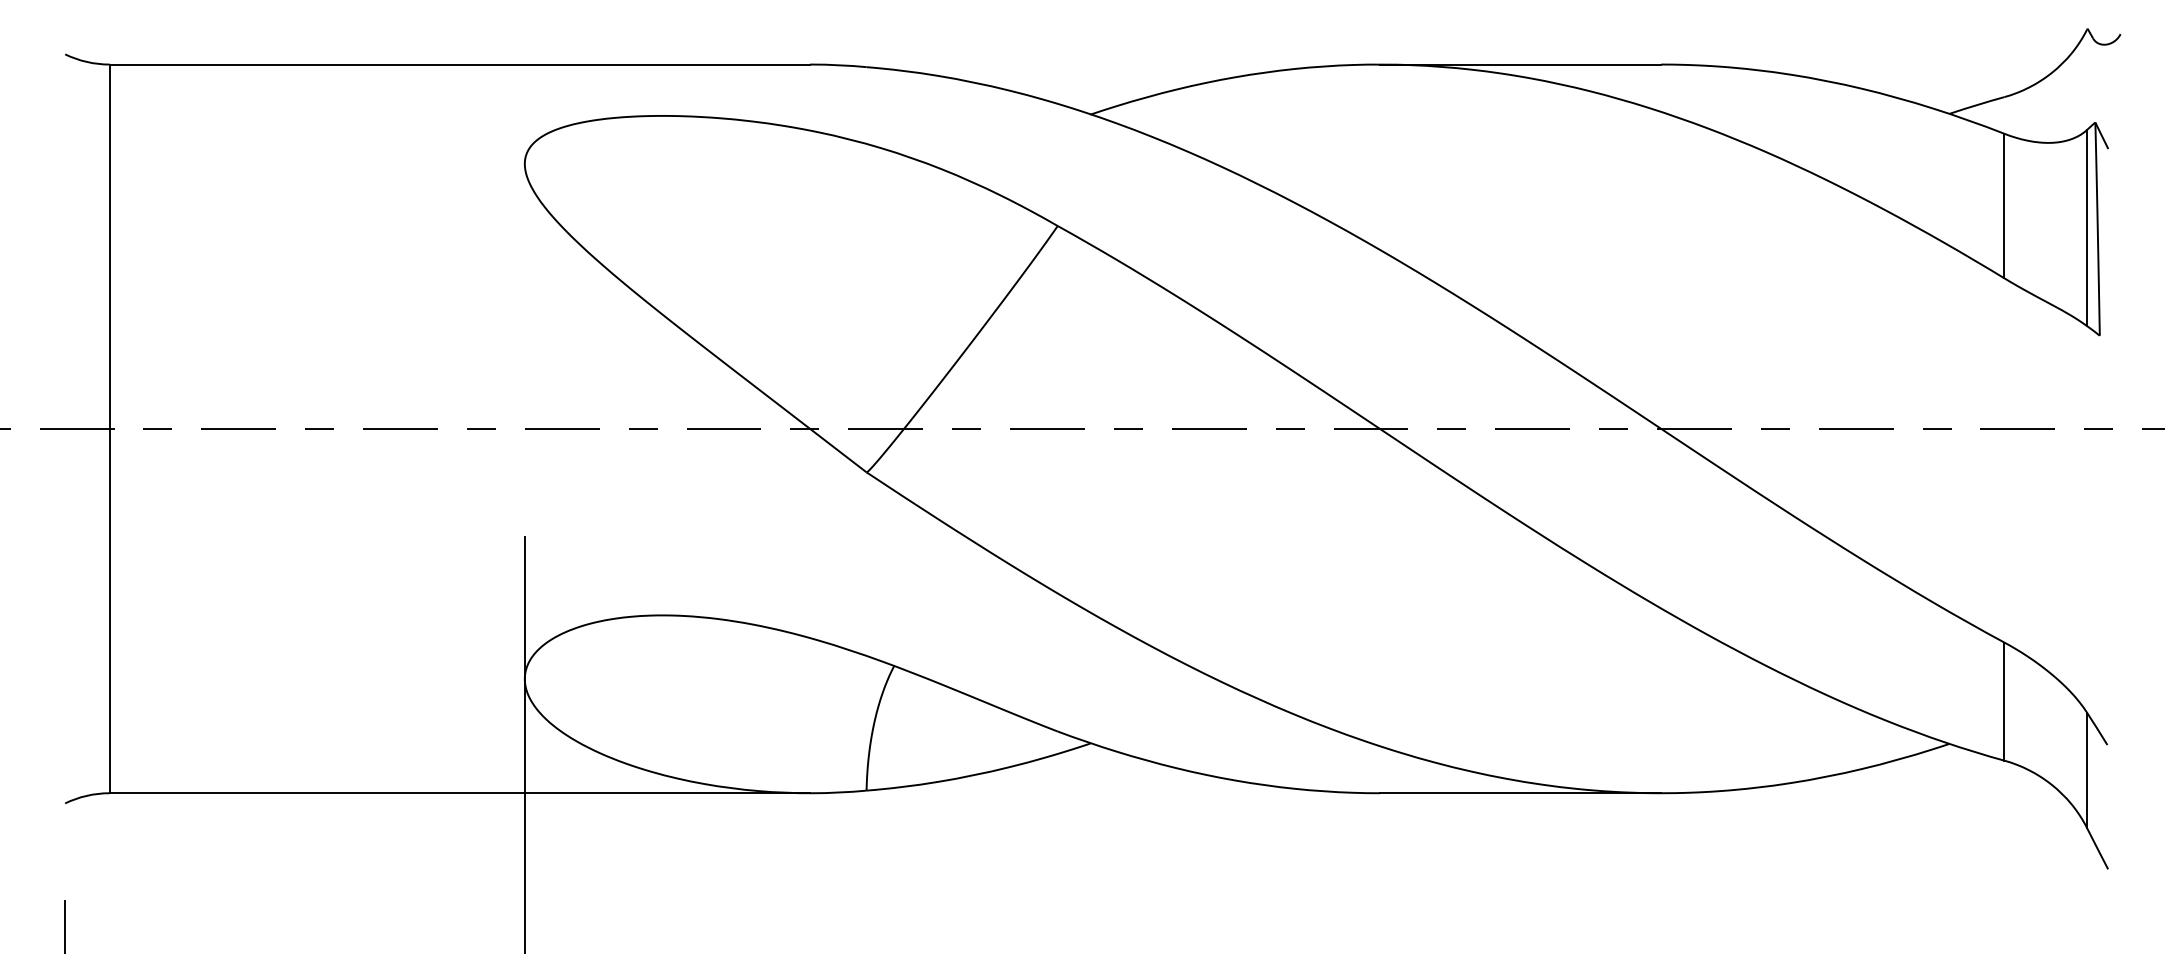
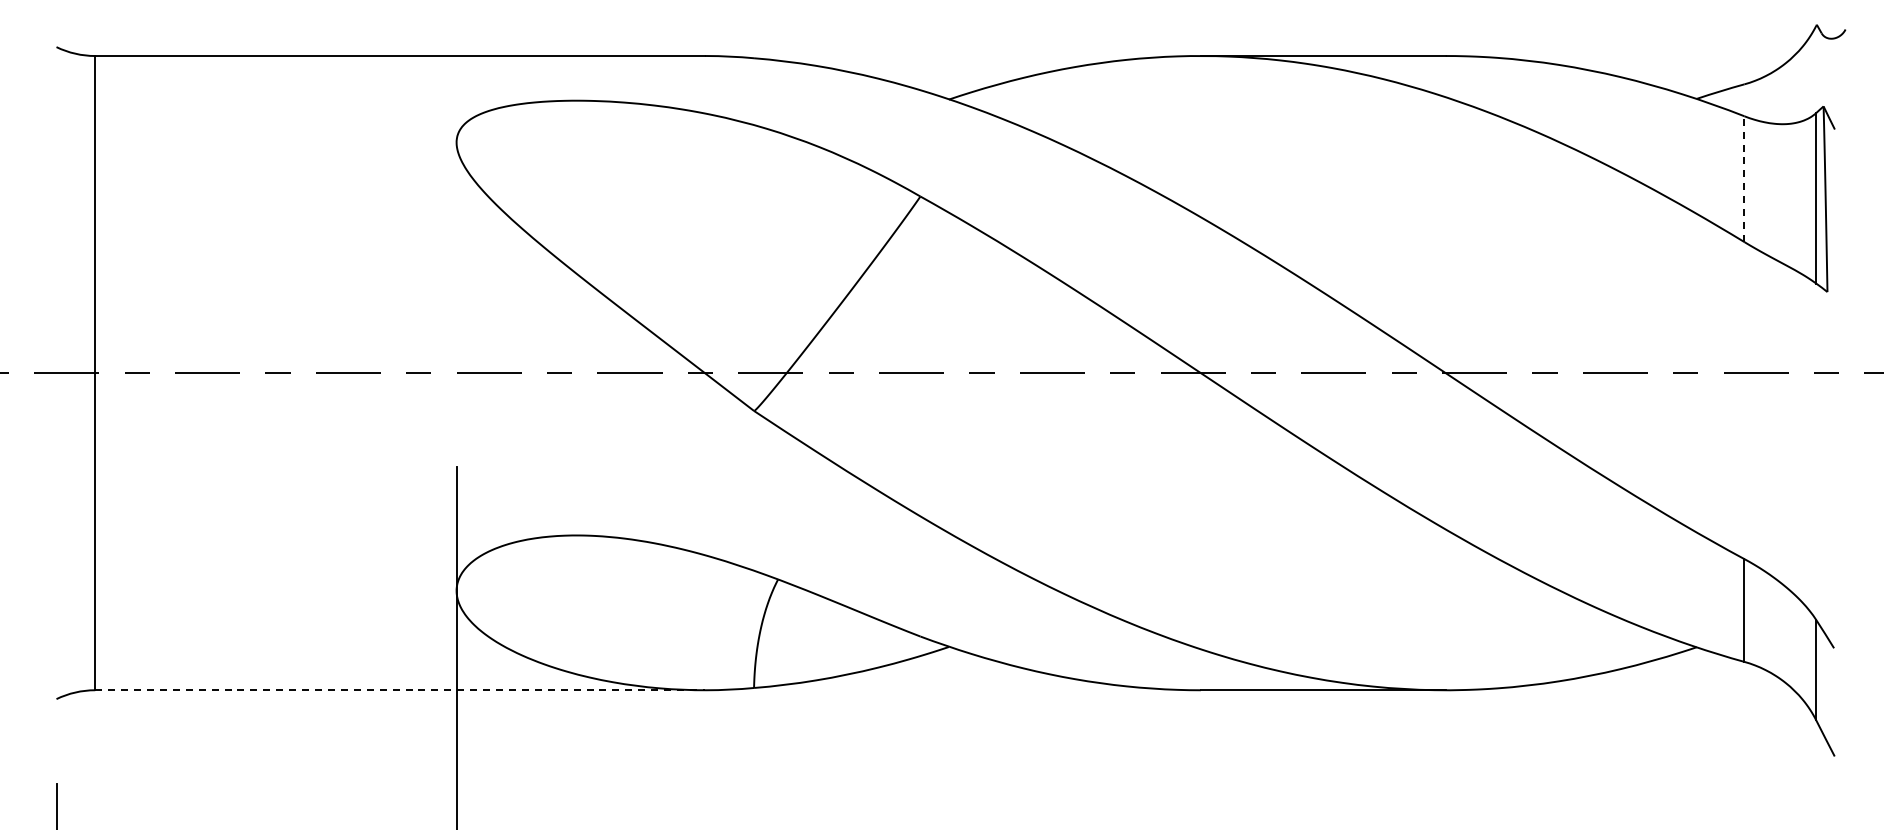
line: (2004, 206) -> (1744, 179), solid -> dashed
line: (460, 793) -> (400, 690), solid -> dashed

